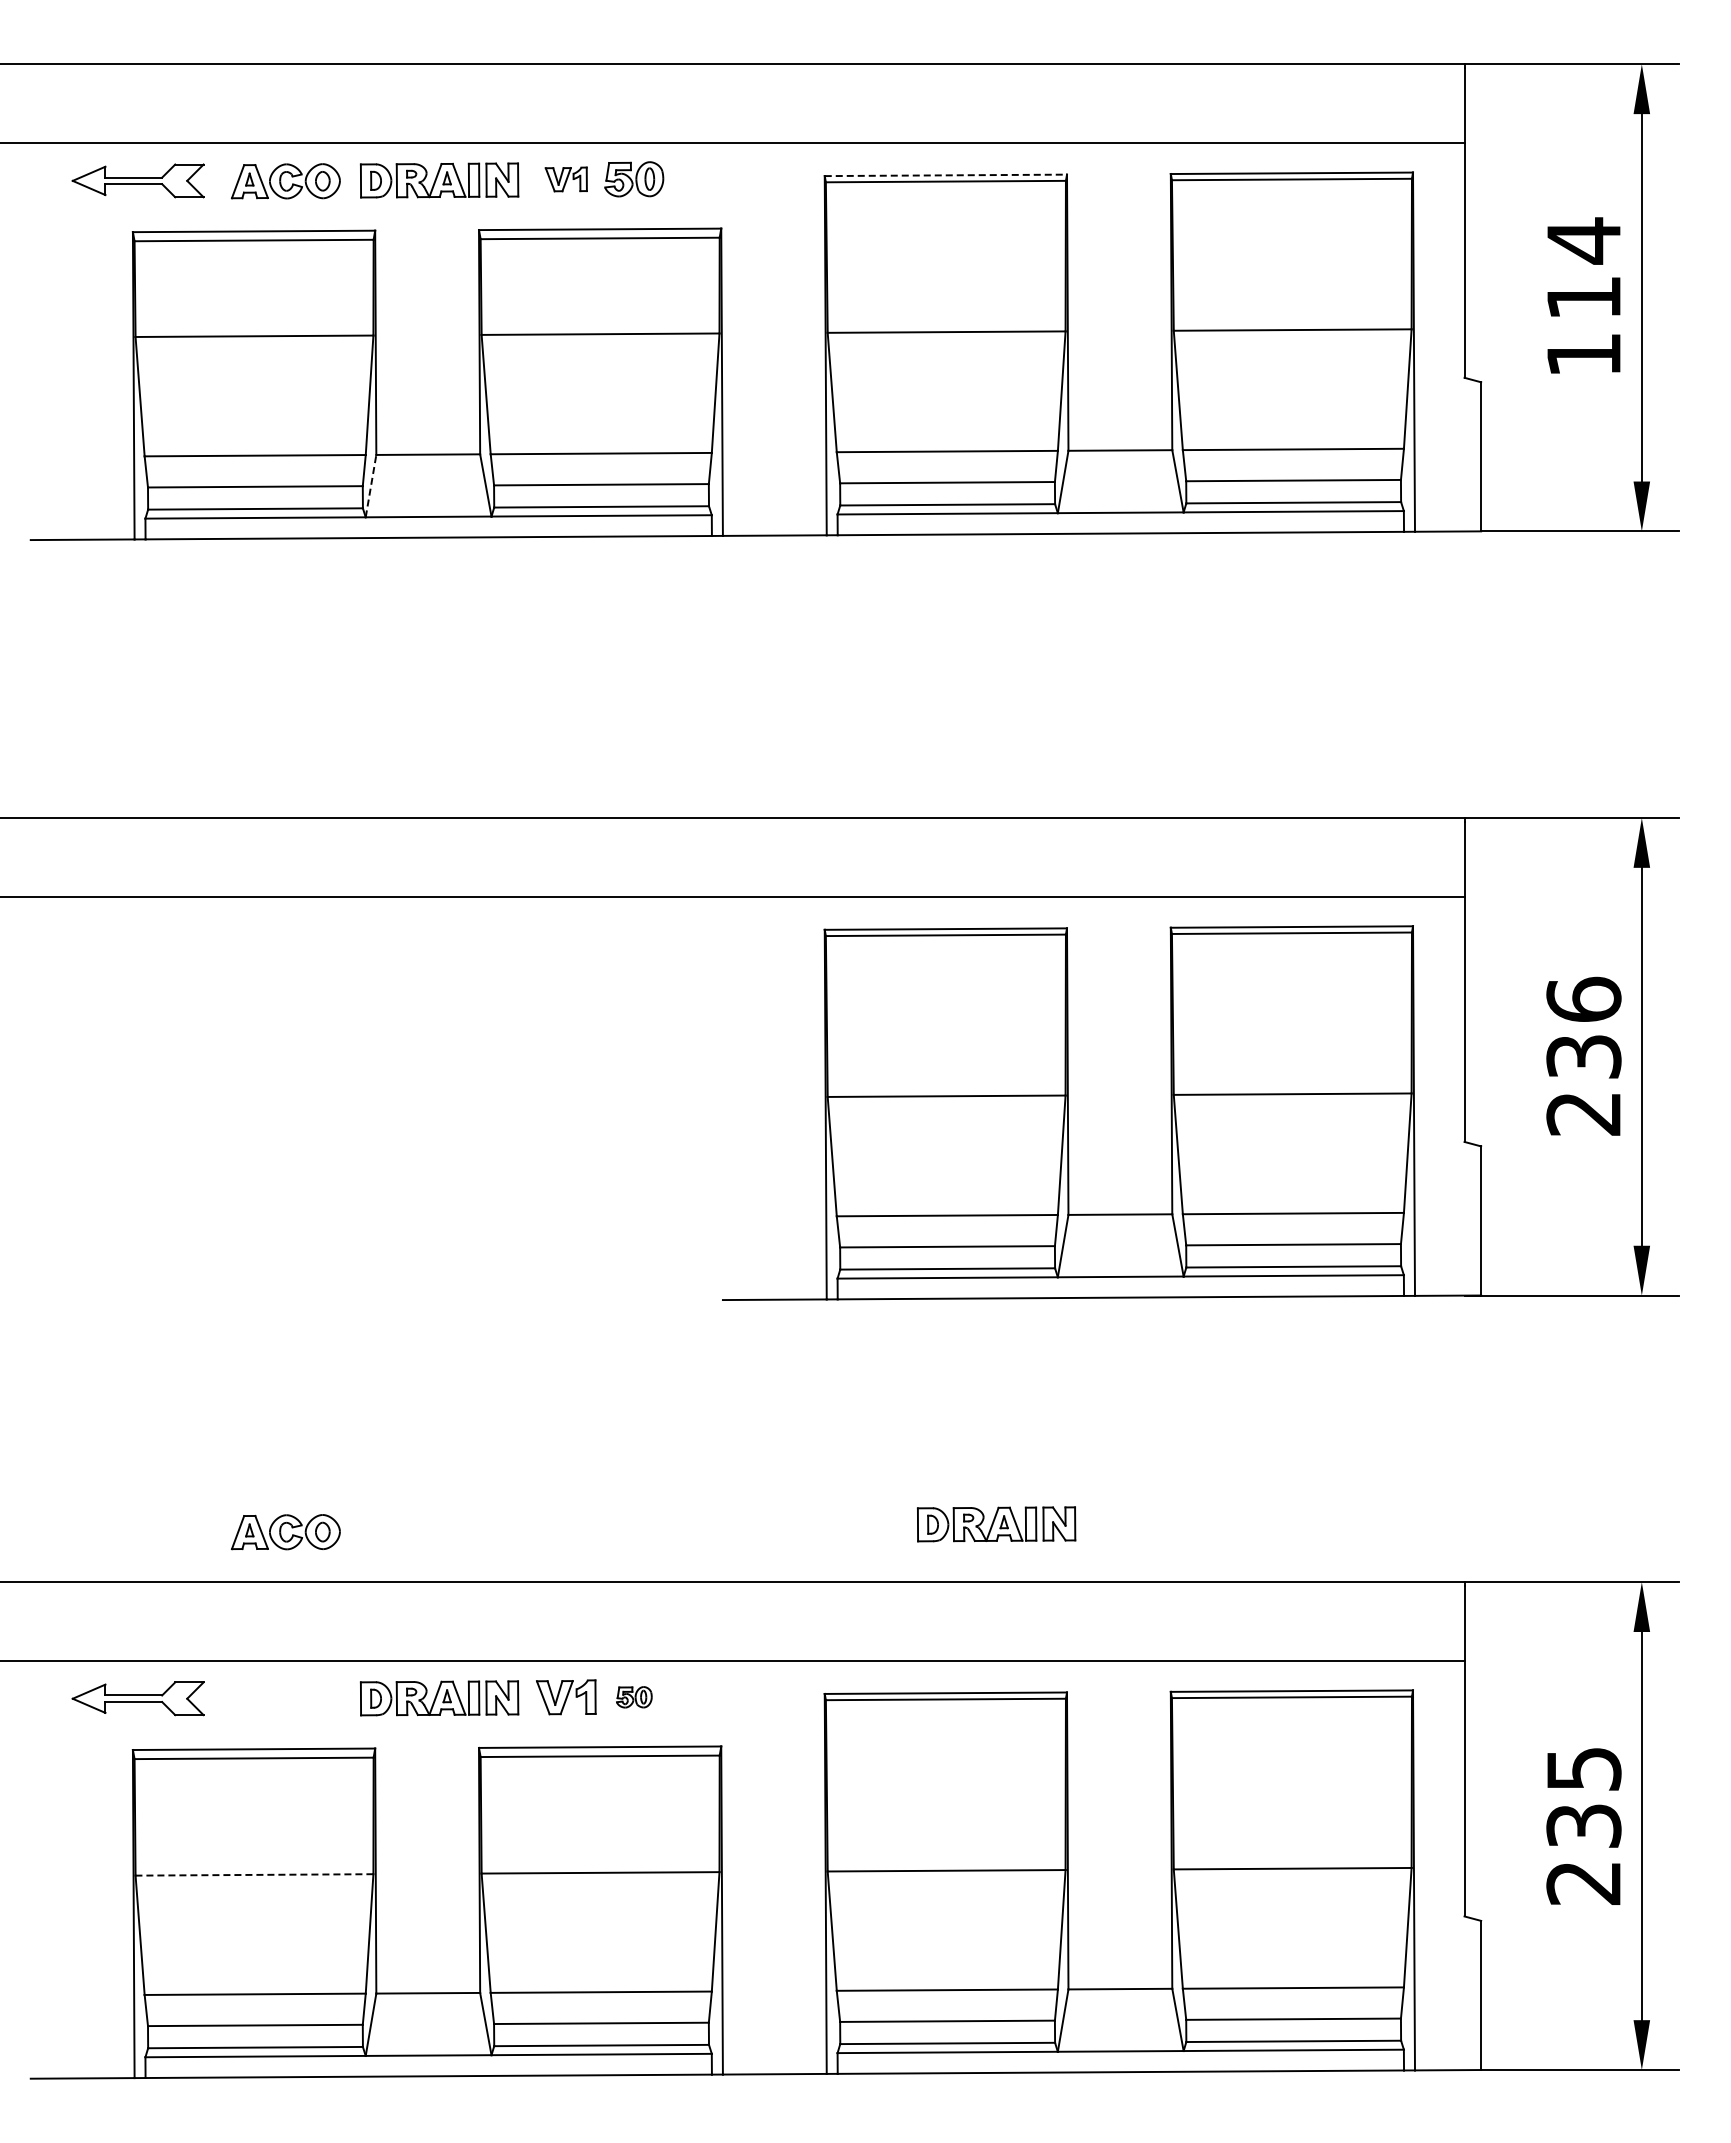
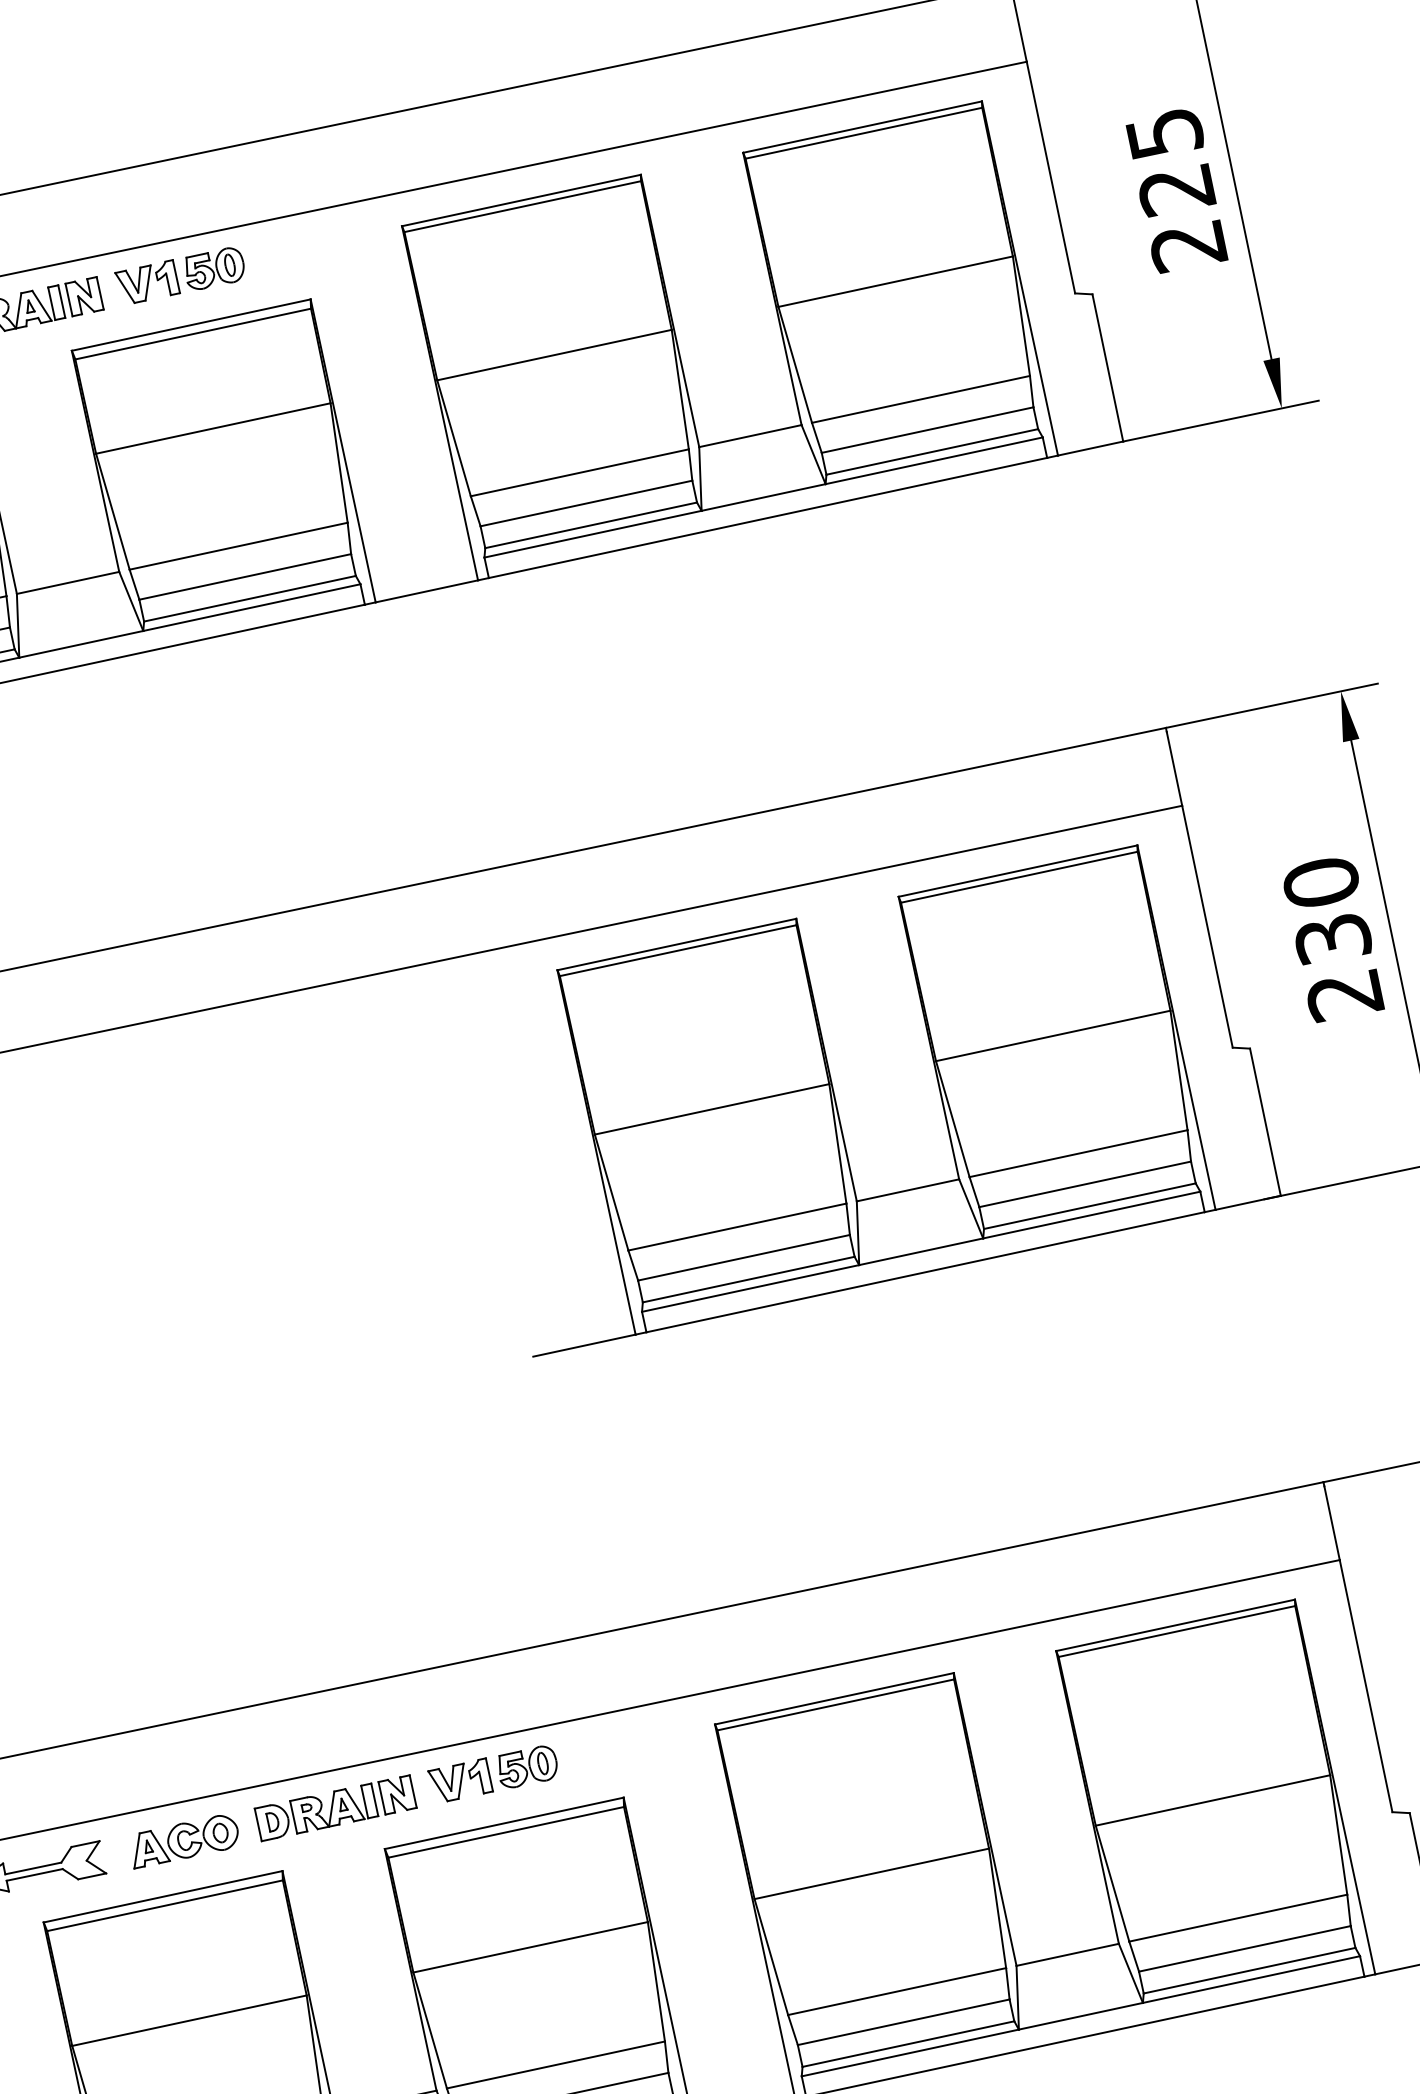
line: (946, 175) -> (522, 200), dashed -> solid
part: (566, 179) -> (147, 282), size x1.43
text: (1583, 296) -> (1175, 188), 114 -> 225
line: (371, 486) -> (18, 626), dashed -> solid
text: (1583, 999) -> (1320, 882), 236 -> 230
part: (996, 1524) -> (849, 1521), removed
part: (285, 1532) -> (183, 1841), moved
part: (634, 1697) -> (527, 1767), size x1.67
line: (254, 1874) -> (189, 2020), dashed -> solid

